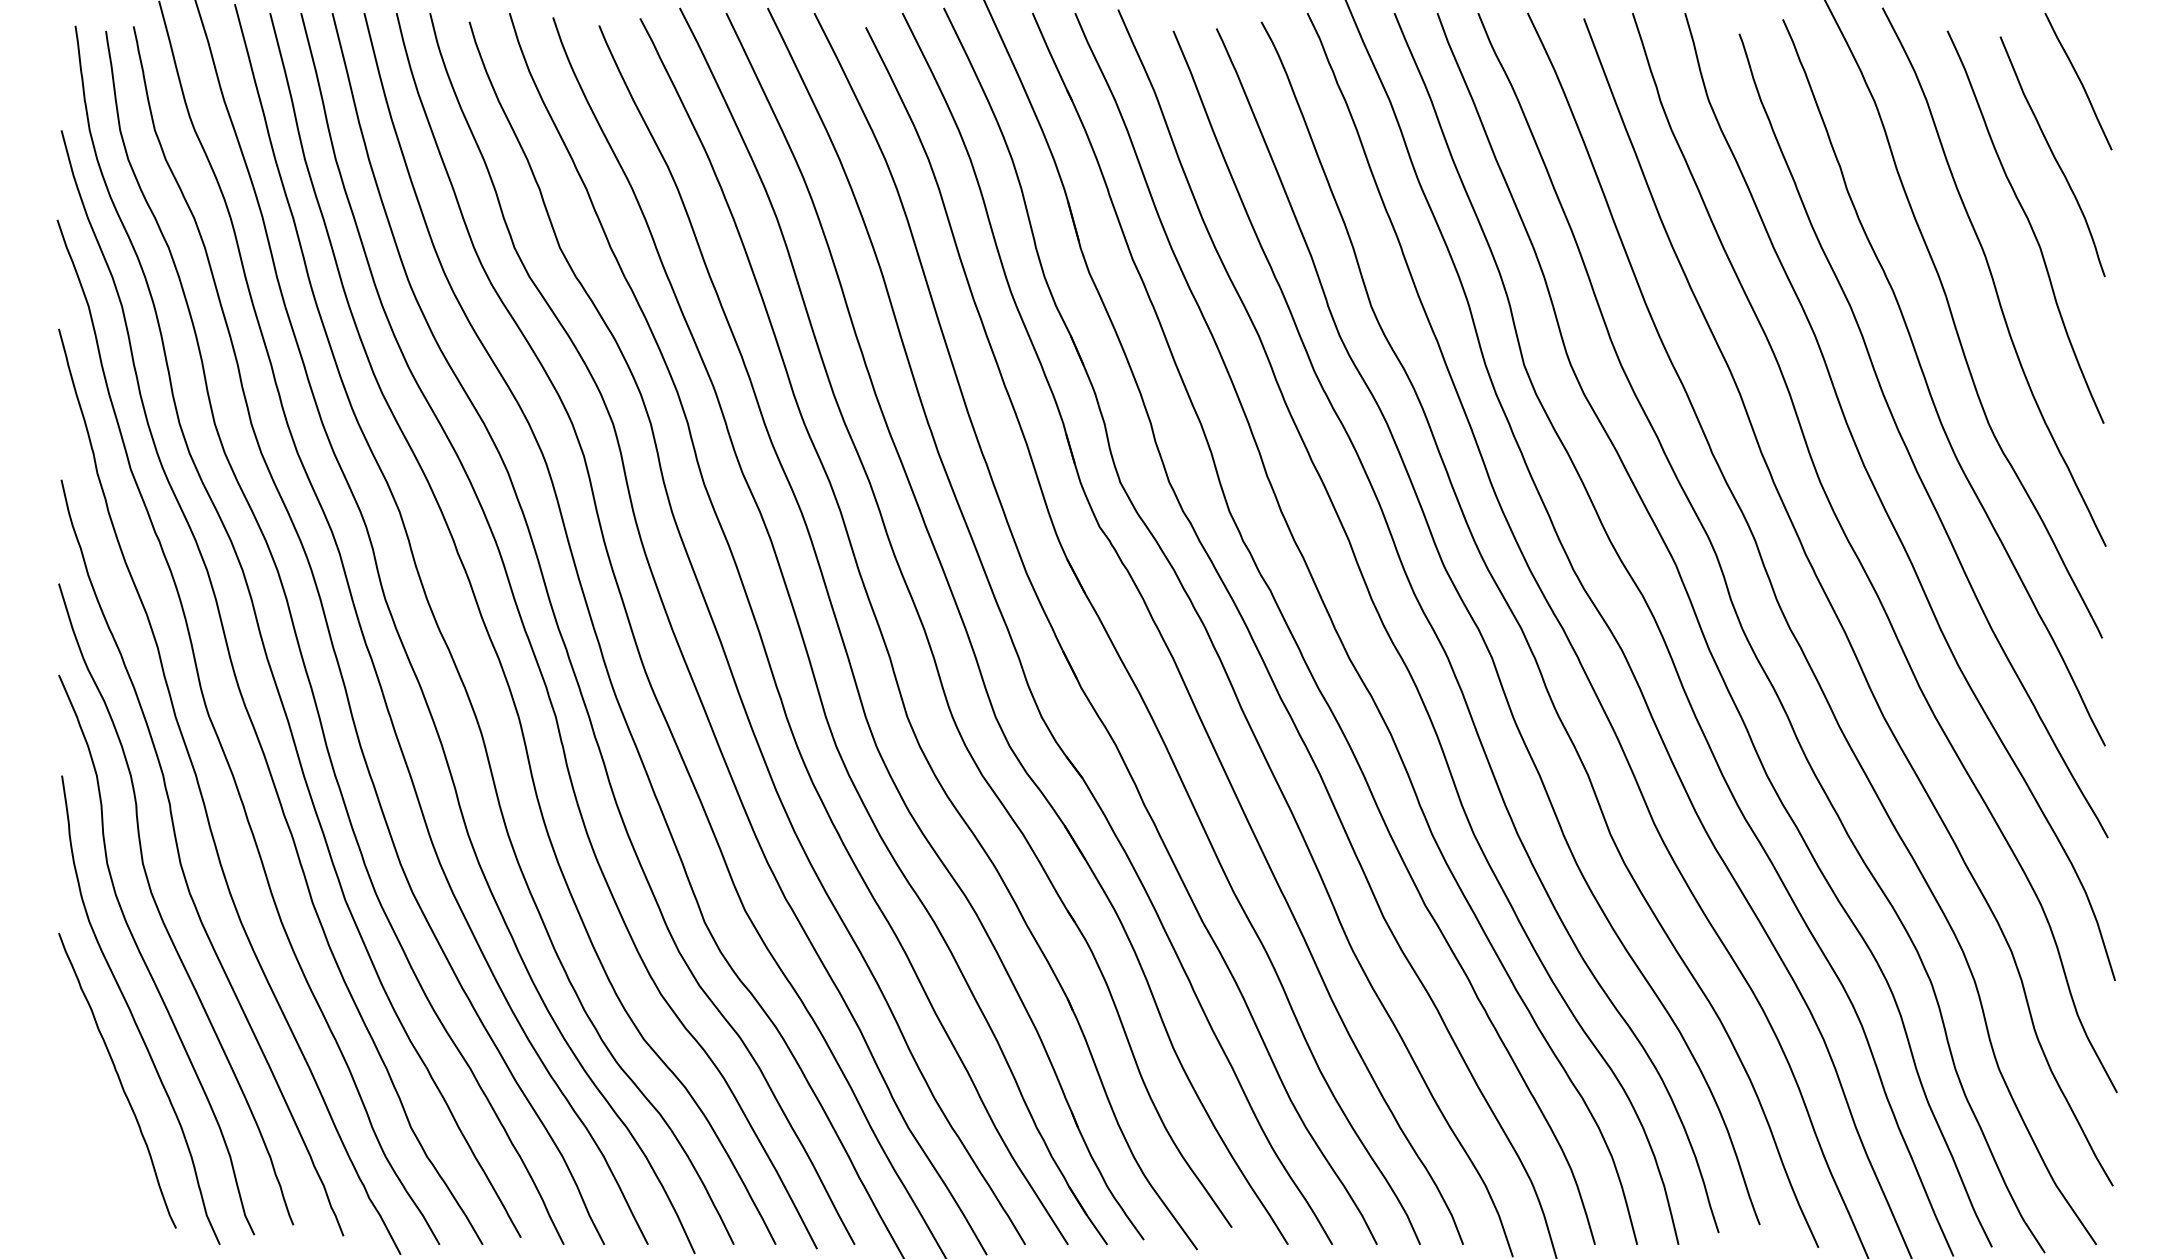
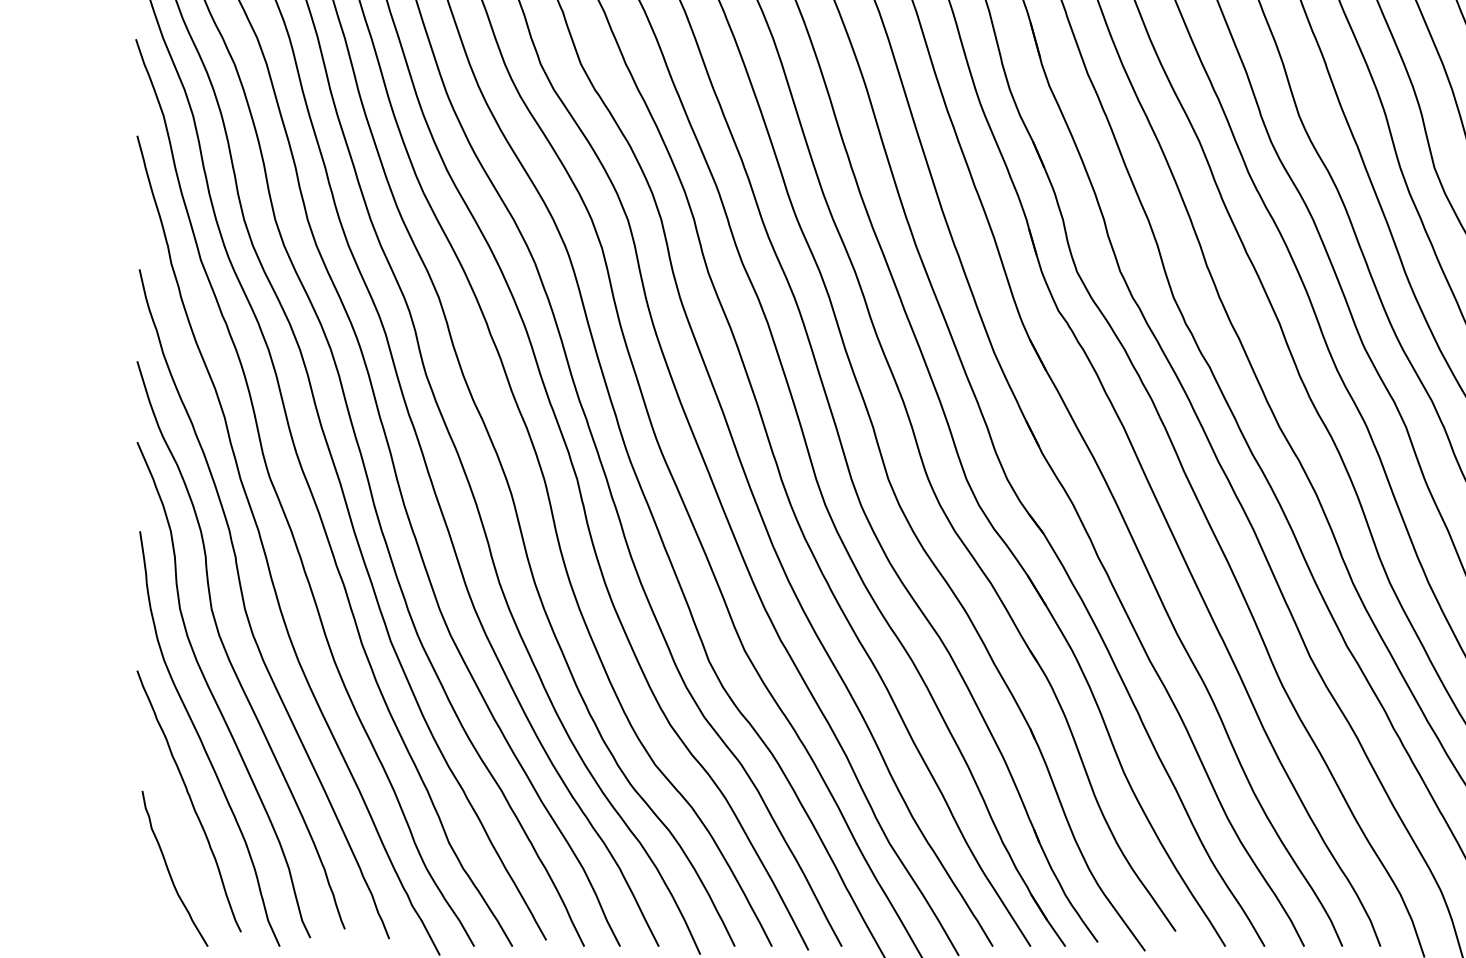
curve: (95, 1159) -> (169, 871), added

